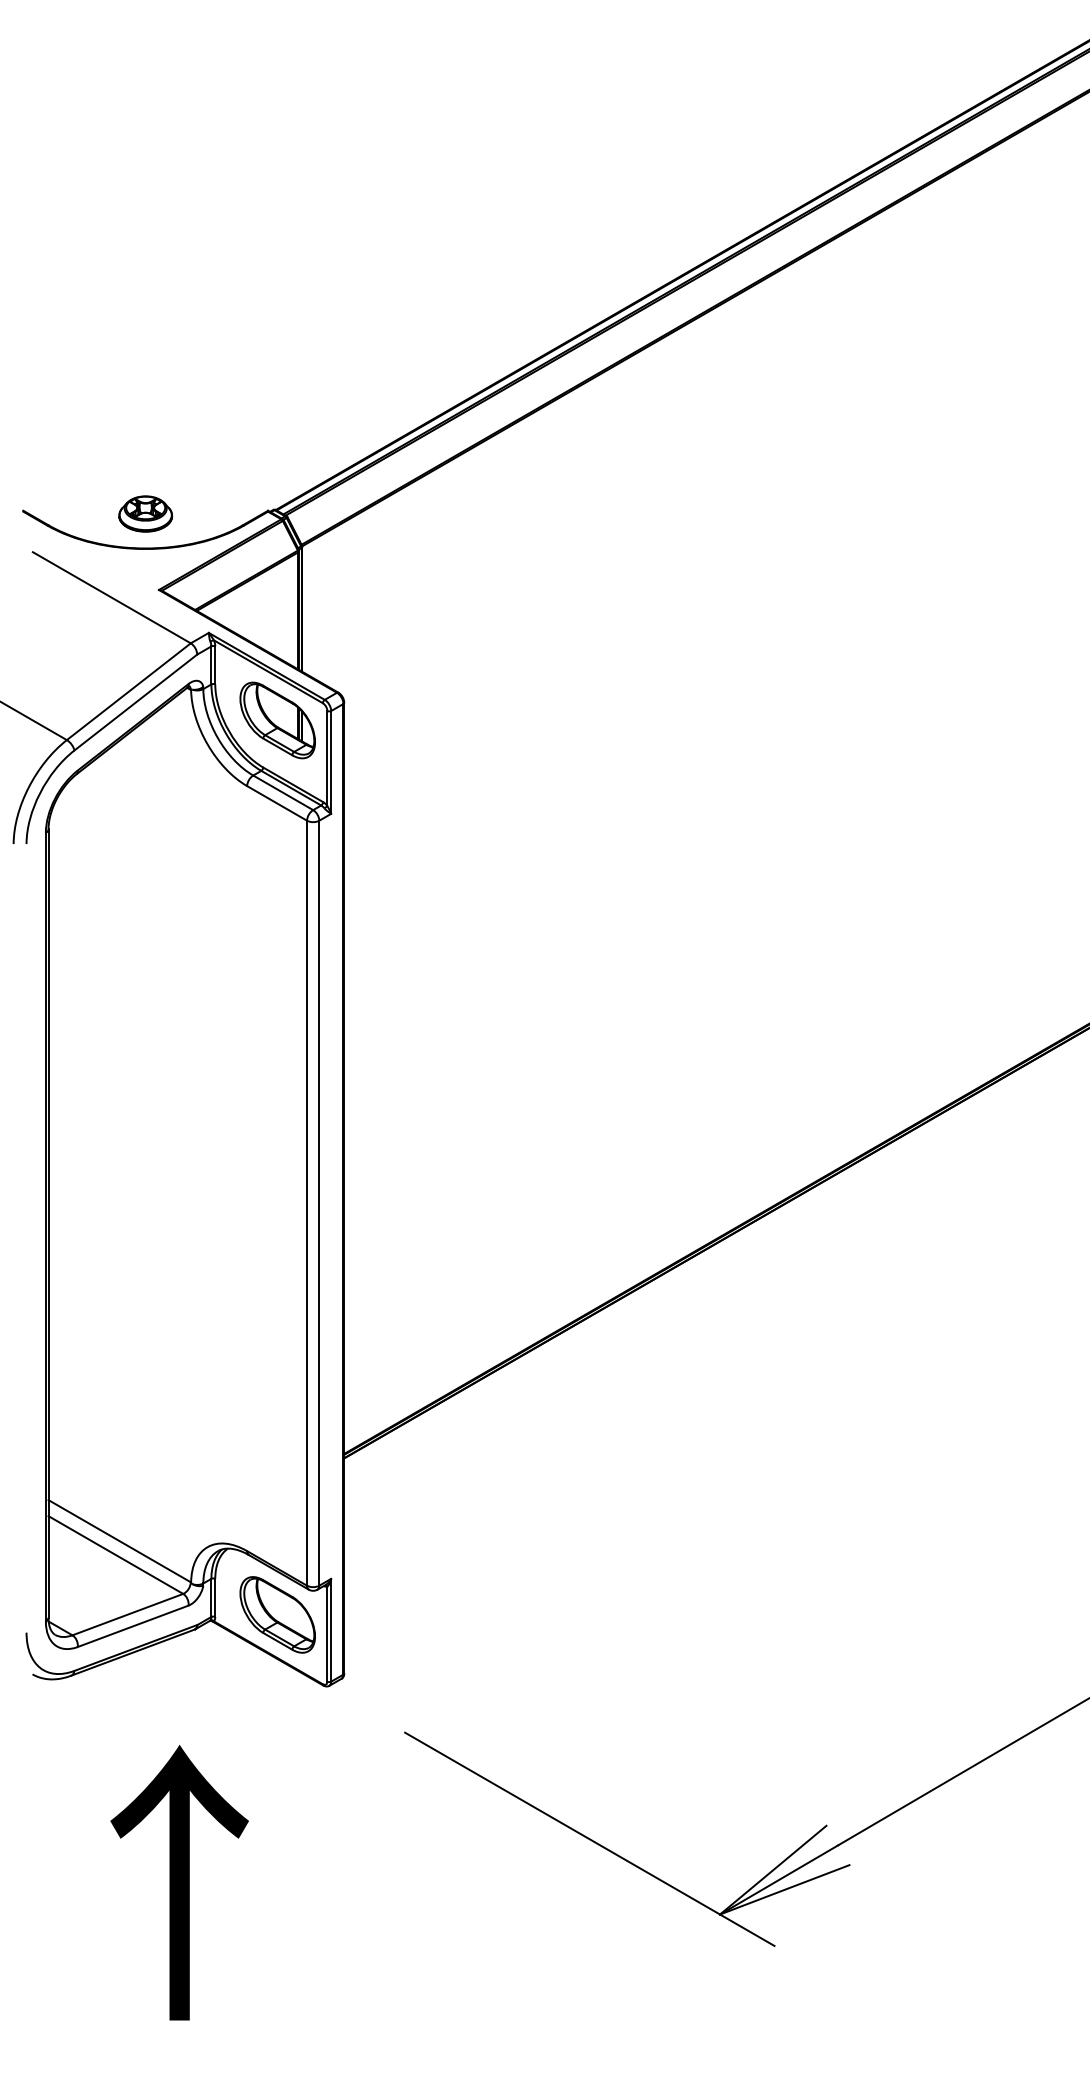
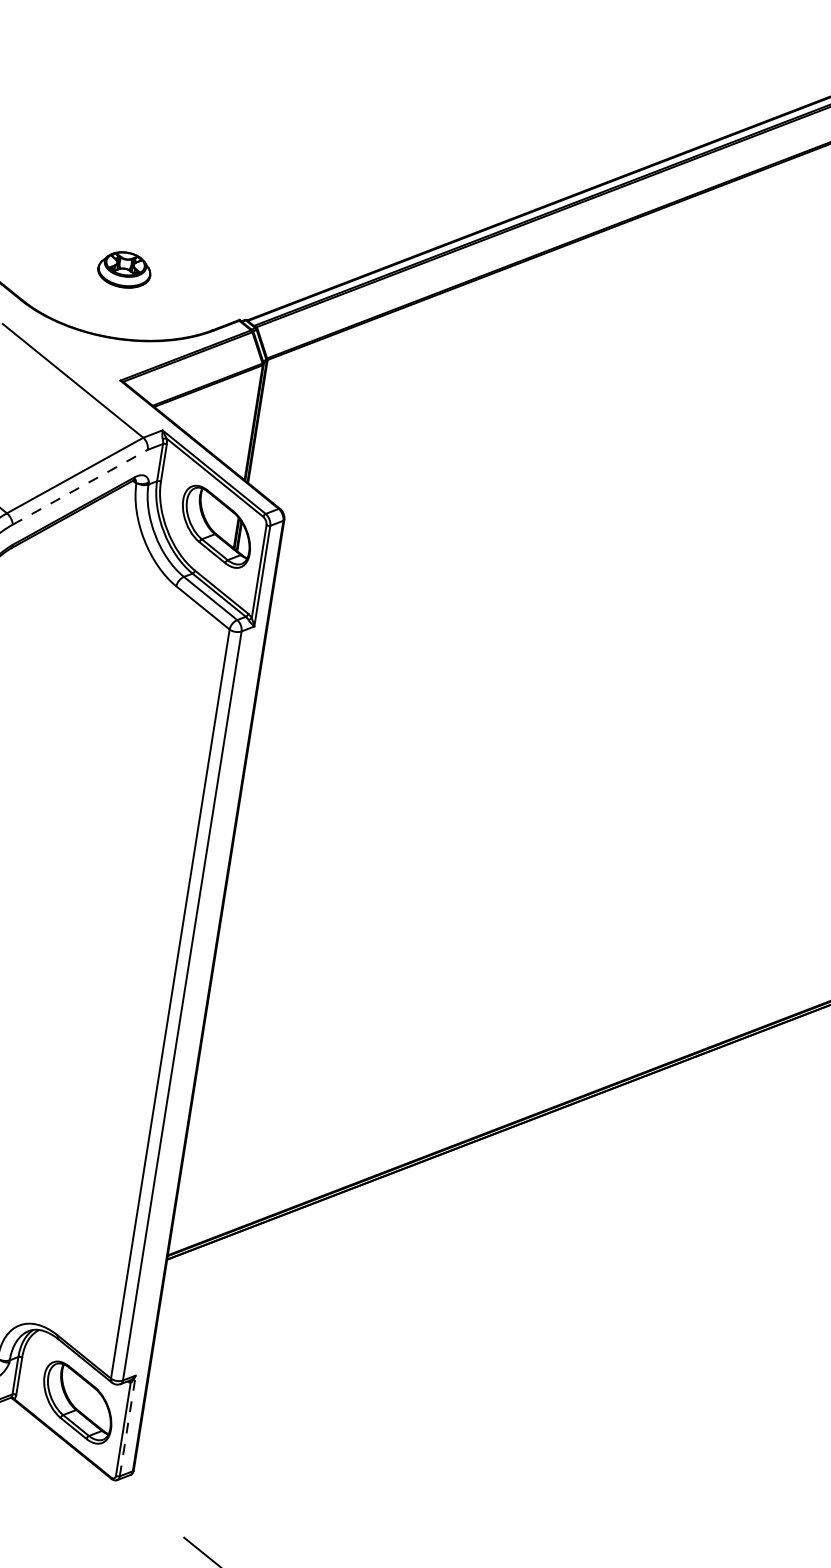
part: (145, 513) -> (124, 269), moved
line: (135, 702) -> (79, 487), solid -> dashed
line: (331, 1629) -> (128, 1425), solid -> dashed

